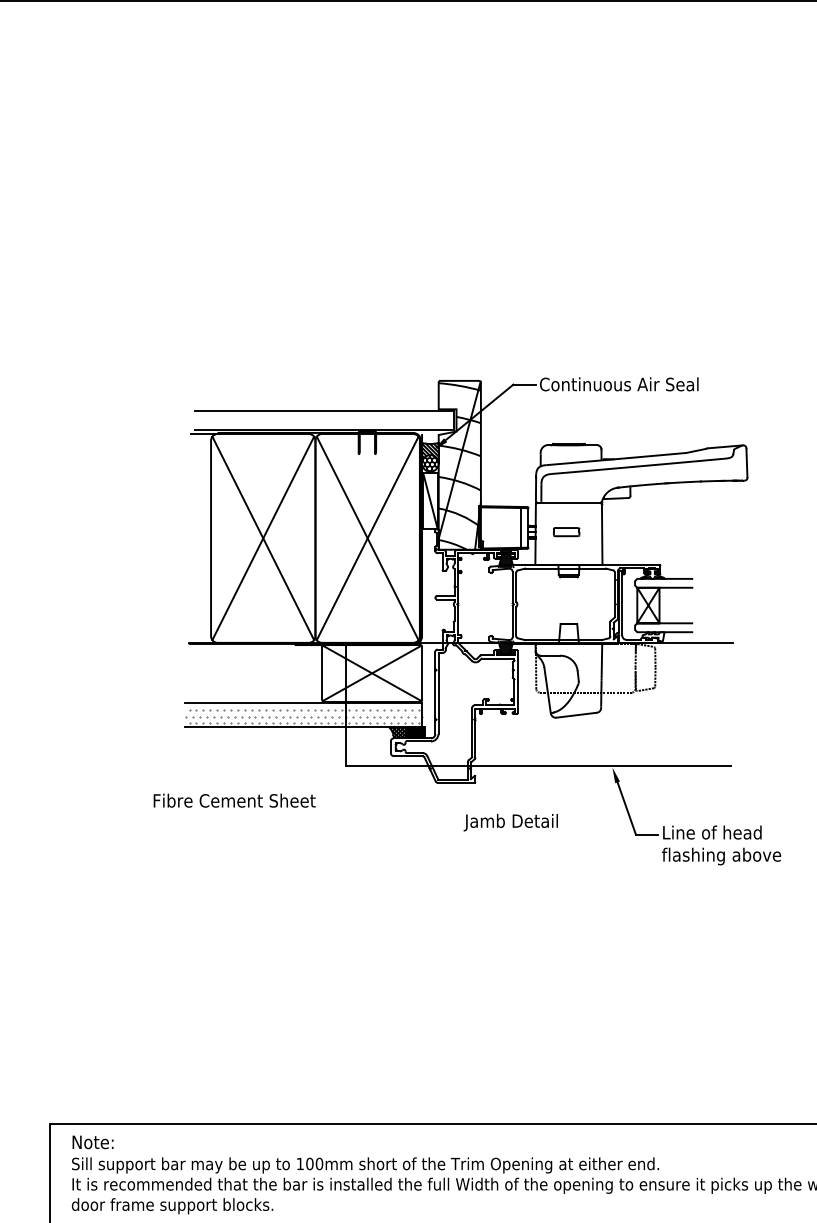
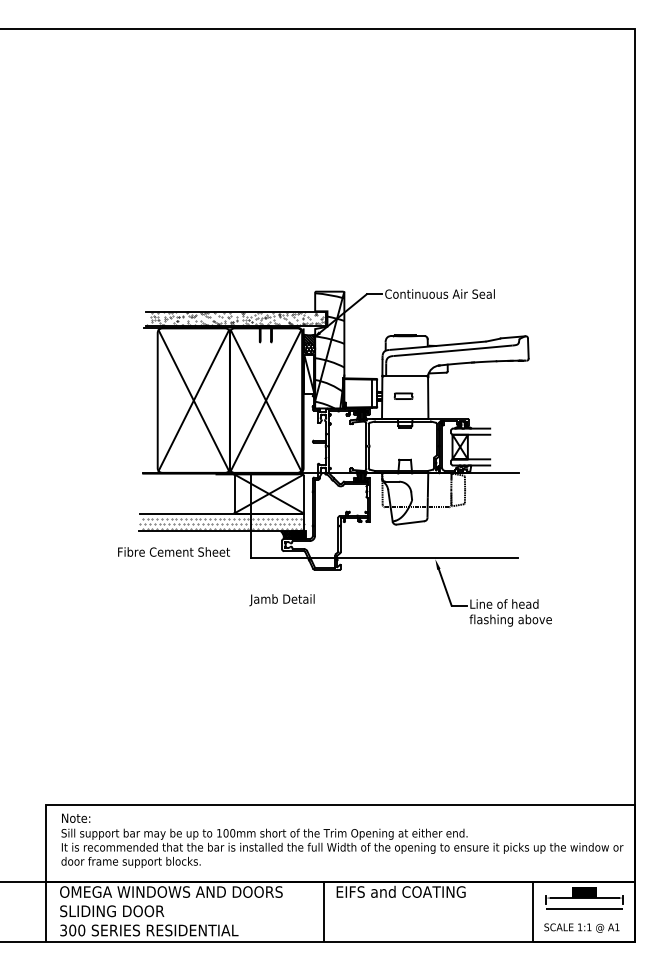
hatch: (323, 419) -> (235, 318), added
text: (233, 799) -> (173, 551), moved
text: (510, 823) -> (281, 600), moved

